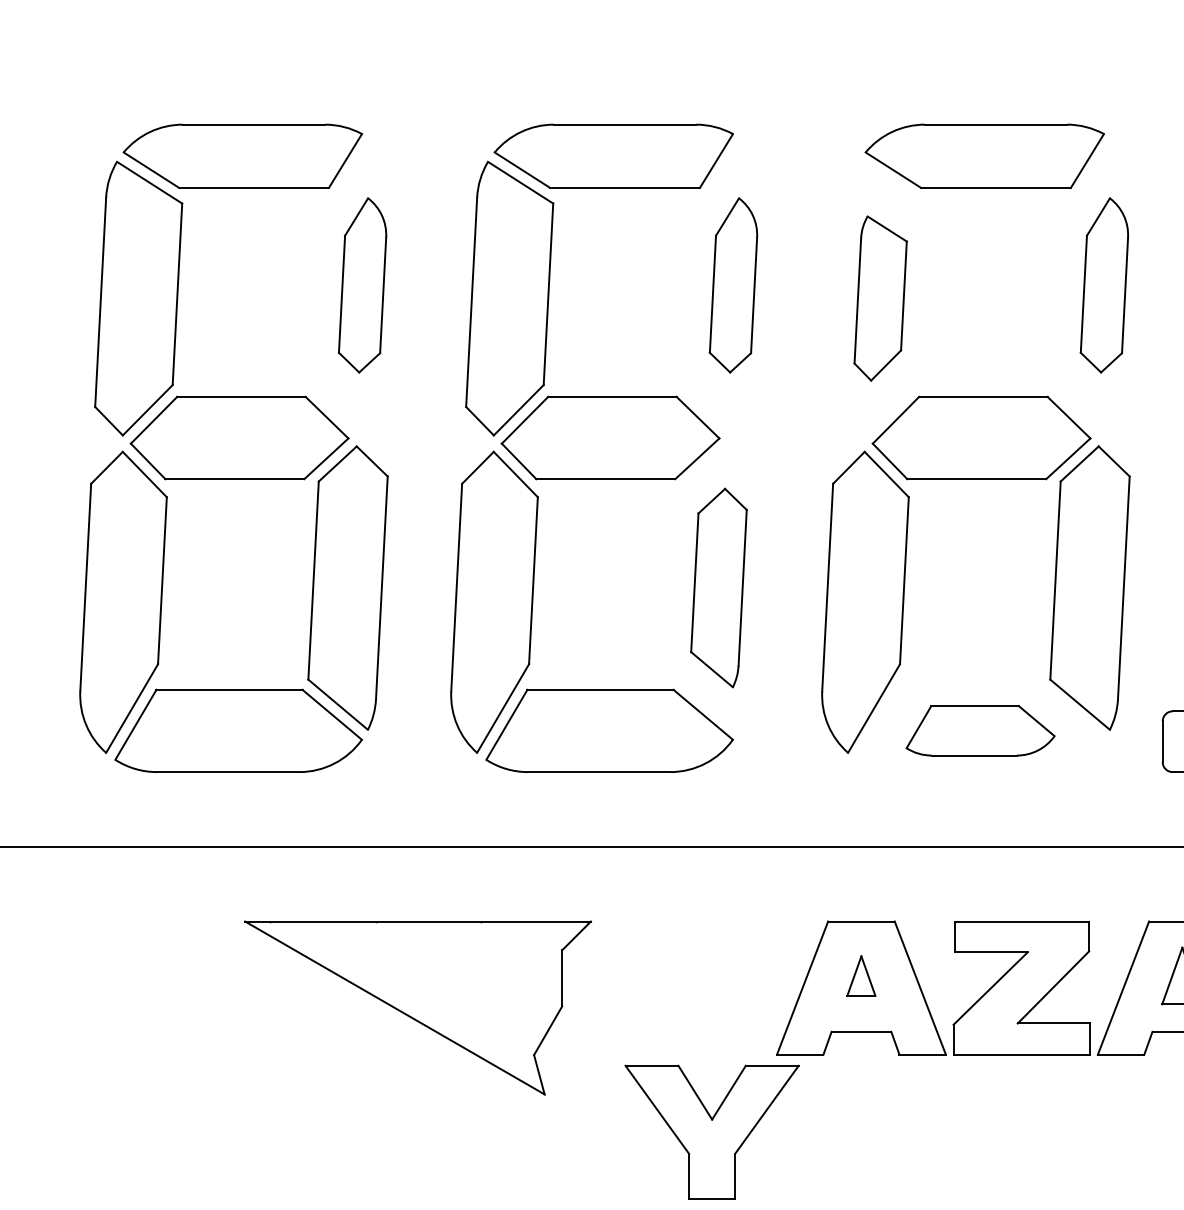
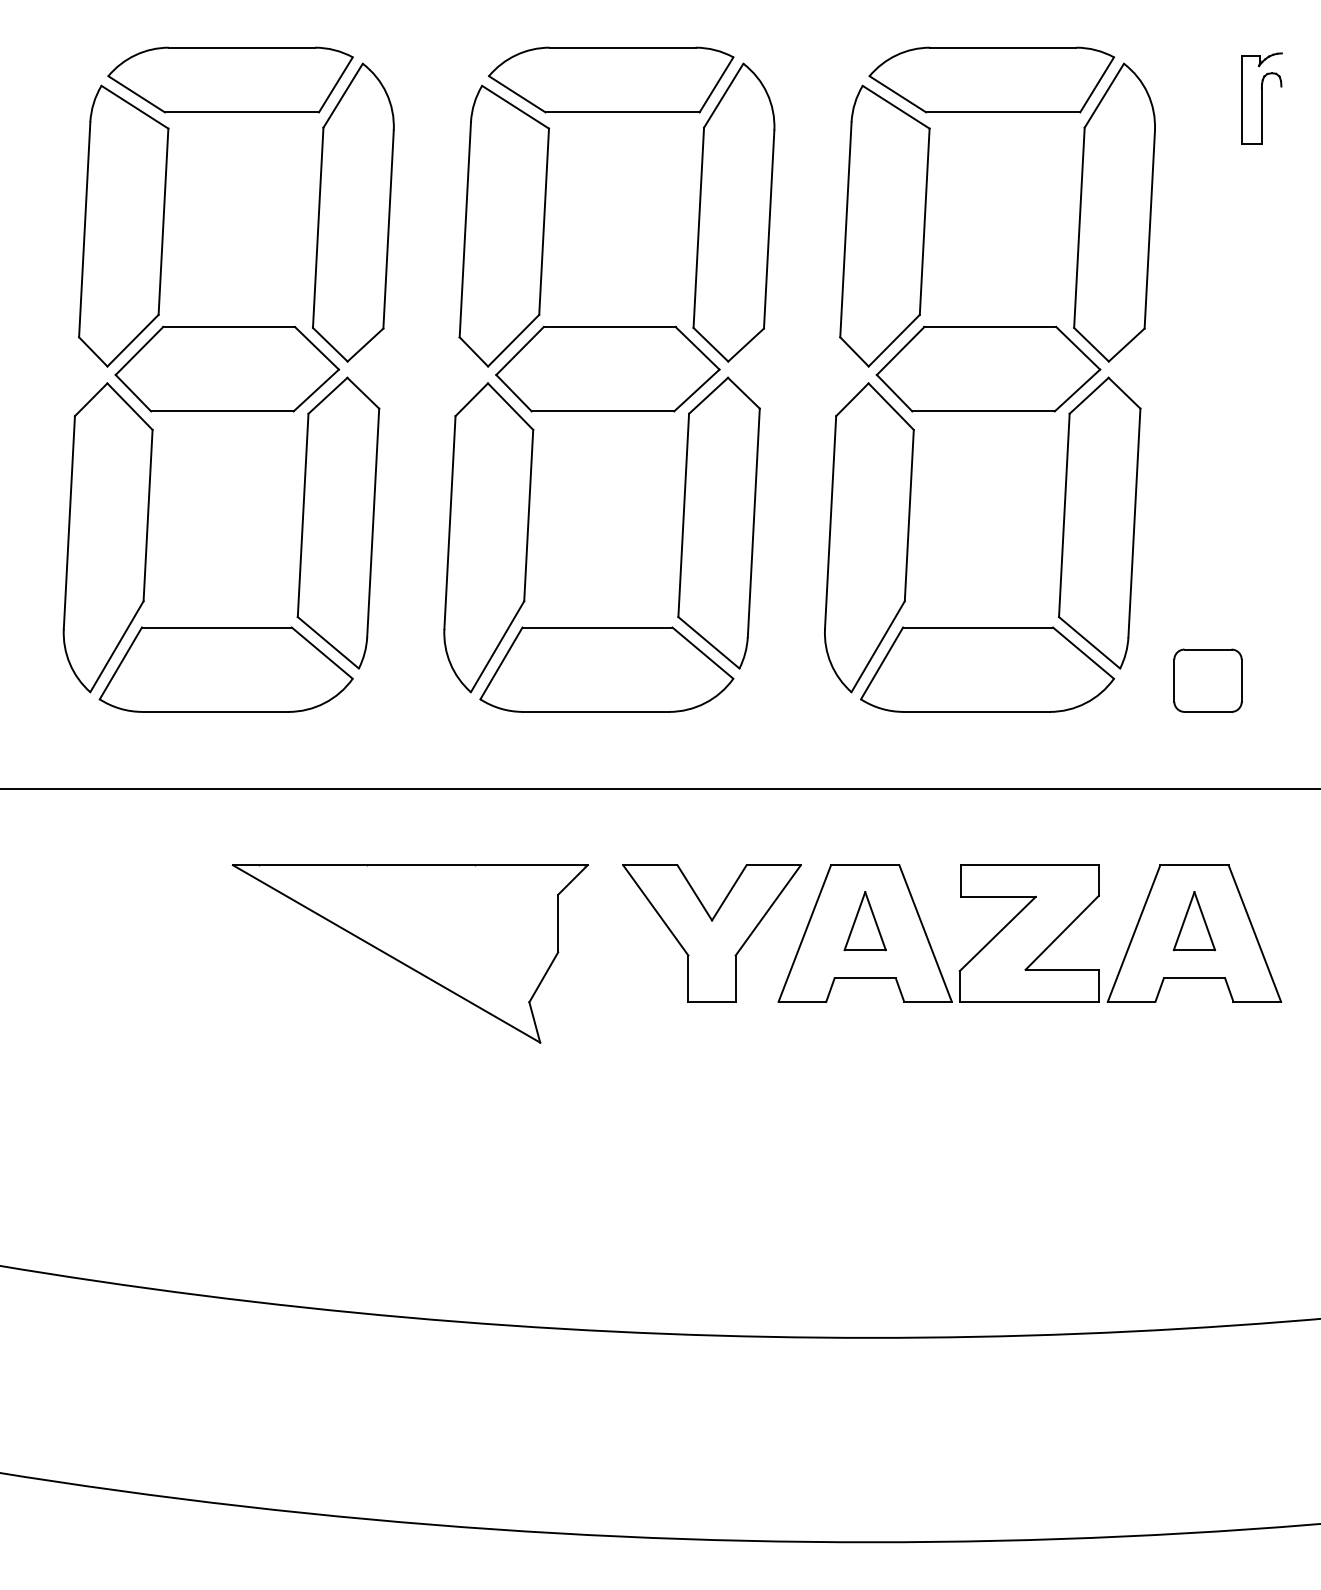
part: (362, 285) -> (353, 212), size x1.67
part: (733, 285) -> (733, 212), size x1.67
part: (1104, 285) -> (1114, 212), size x1.67
part: (880, 297) -> (884, 225), size x1.67
part: (718, 587) -> (718, 522), size x1.43
part: (980, 730) -> (987, 669), size x1.67
part: (860, 976) -> (864, 921), size x1.43
part: (711, 1132) -> (711, 933), moved

